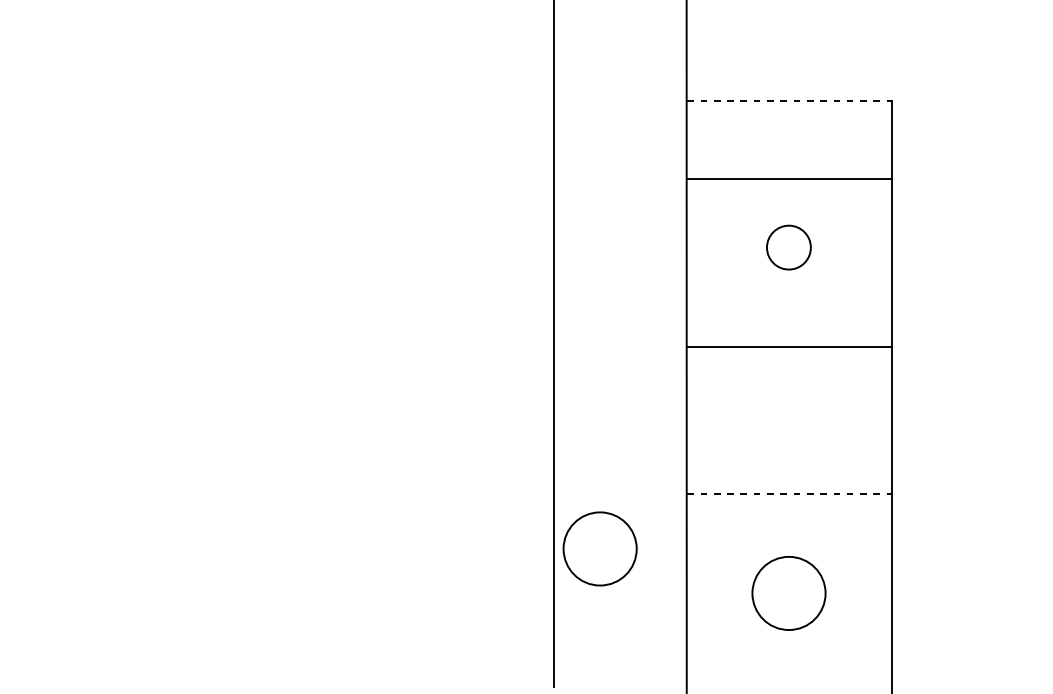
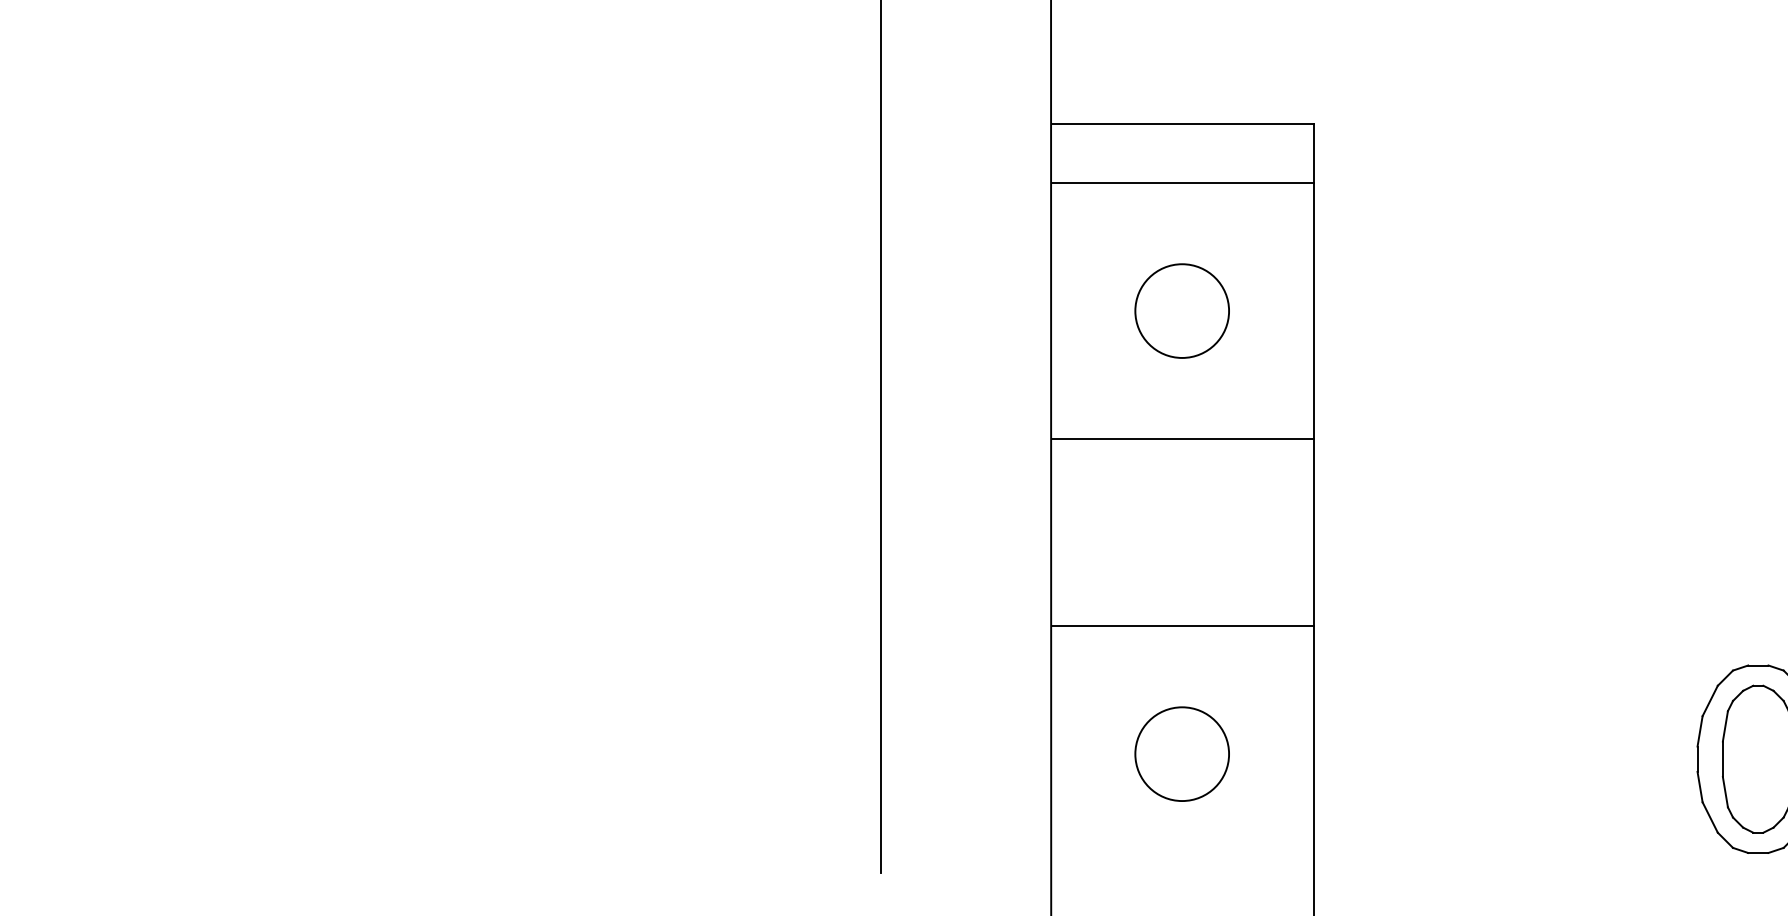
line: (790, 101) -> (1183, 123), dashed -> solid
line: (789, 179) -> (1182, 183), moved
circle: (788, 247) -> (1181, 310), size x1.67
line: (790, 493) -> (1183, 626), dashed -> solid
circle: (599, 548) -> (939, 696), removed

